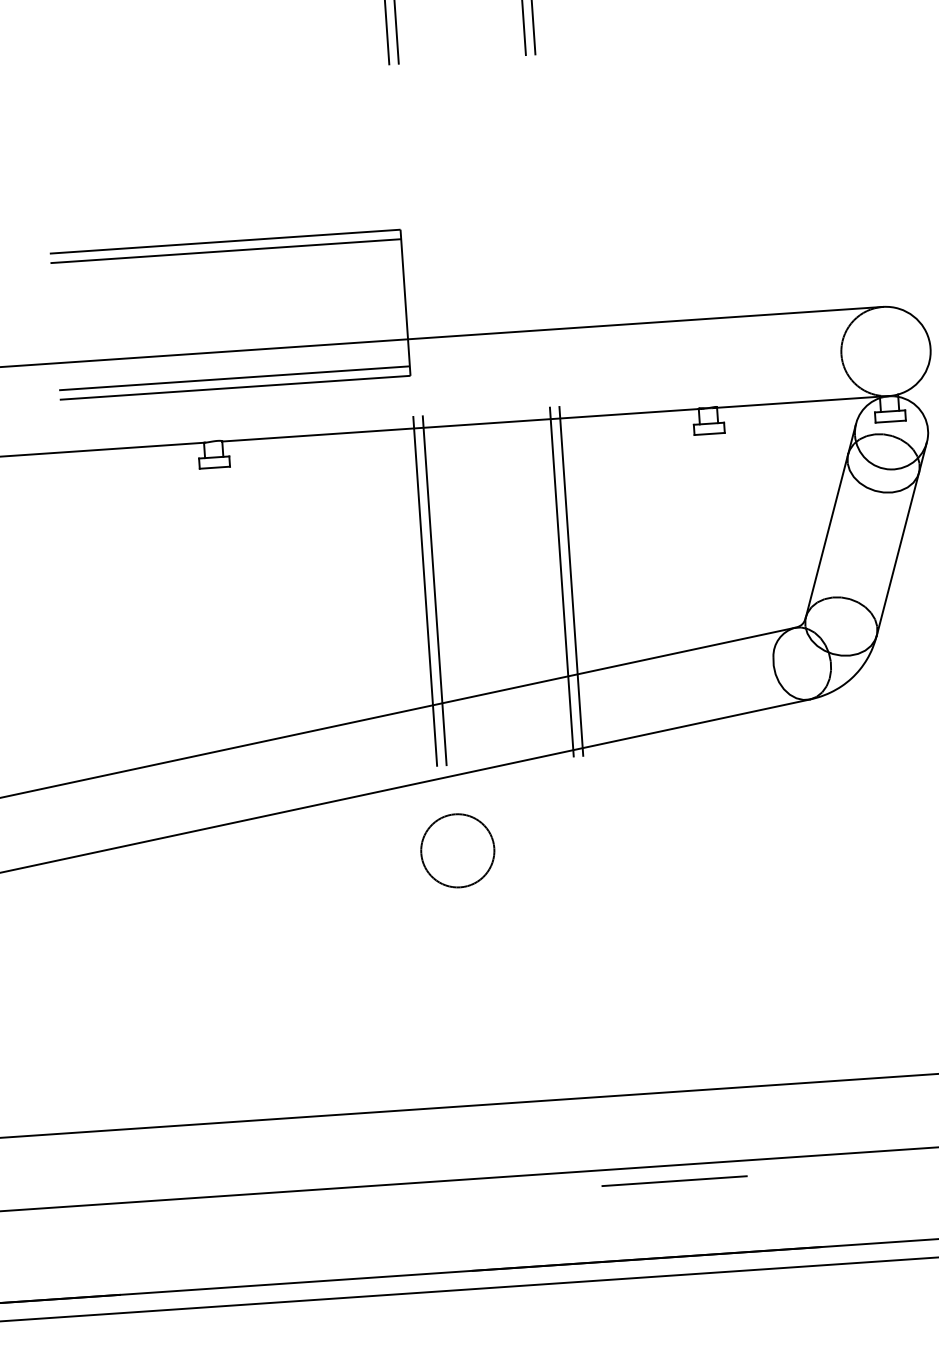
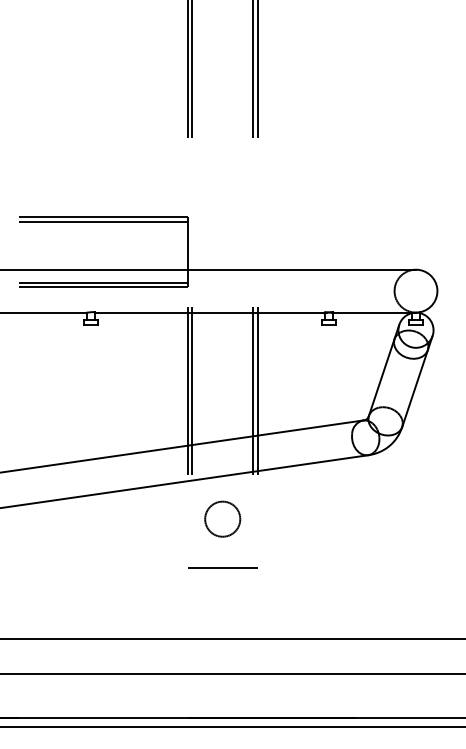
circle: (457, 849) -> (222, 518), moved
line: (673, 1179) -> (222, 567), moved

